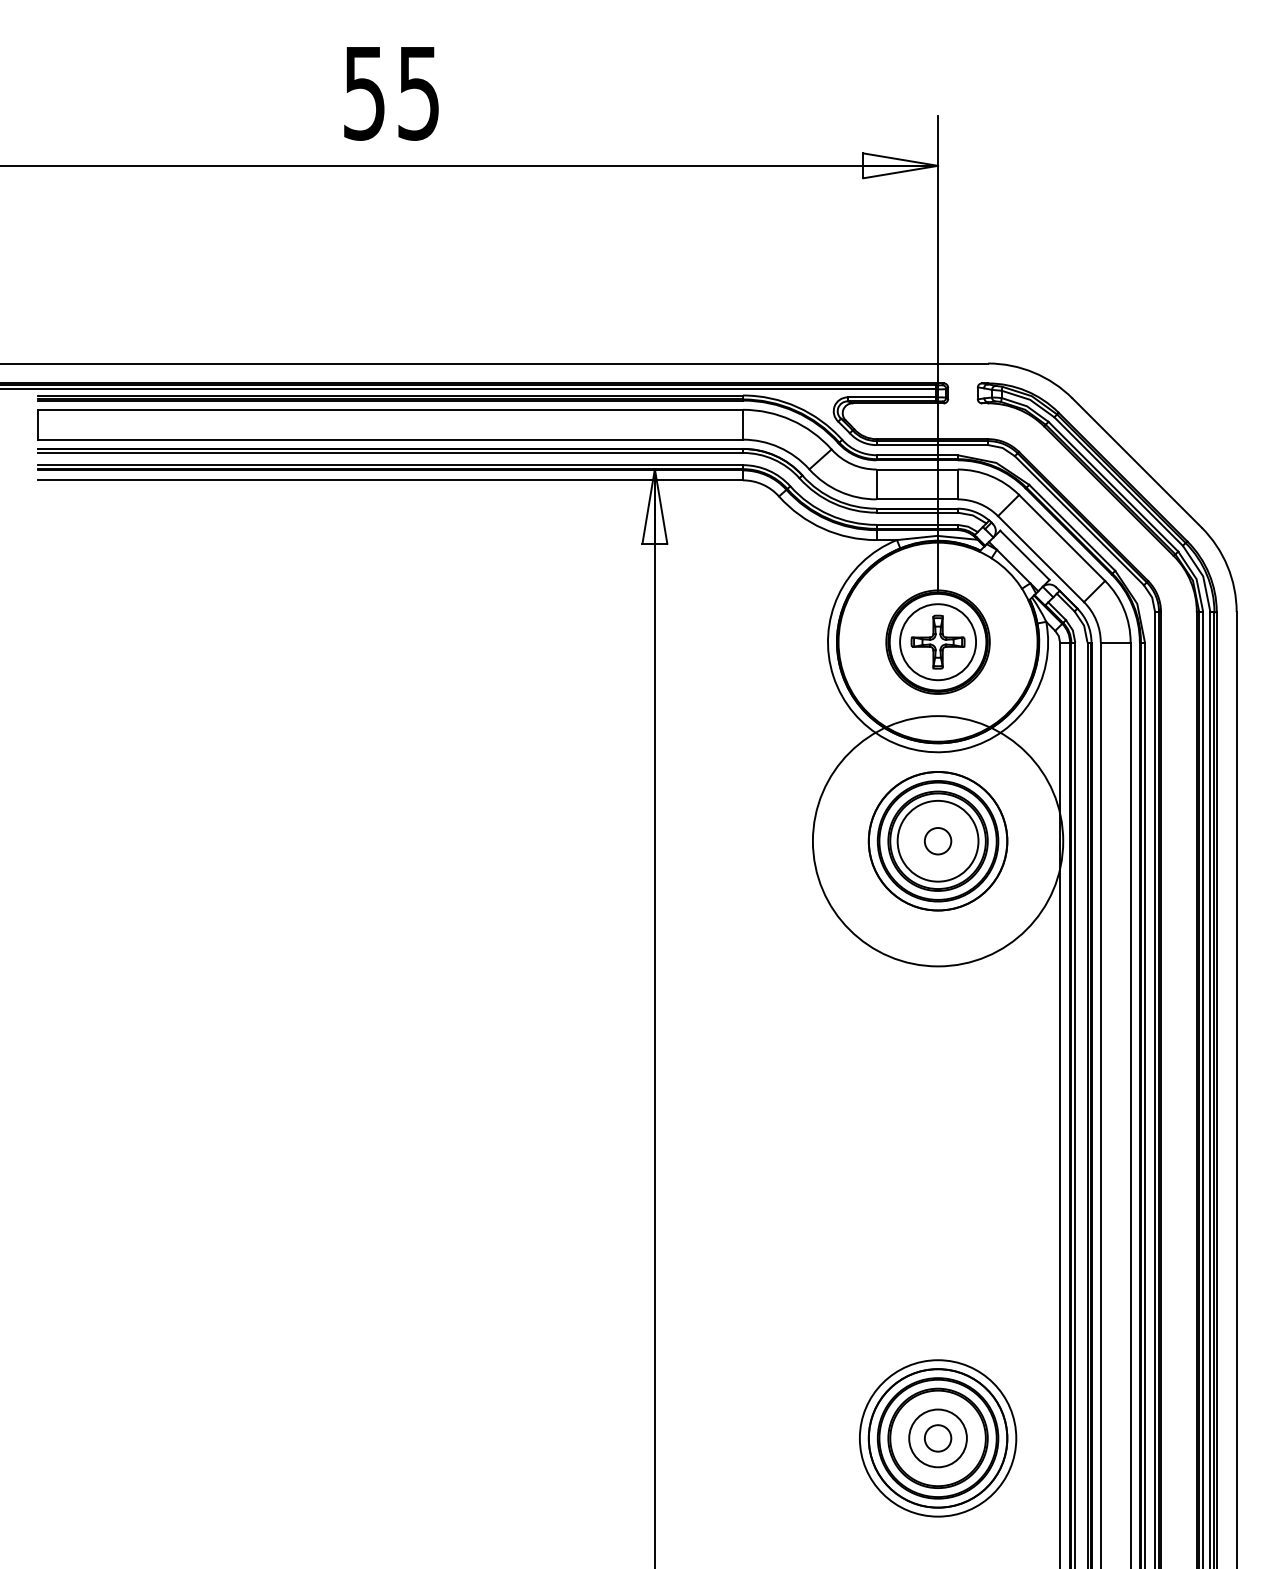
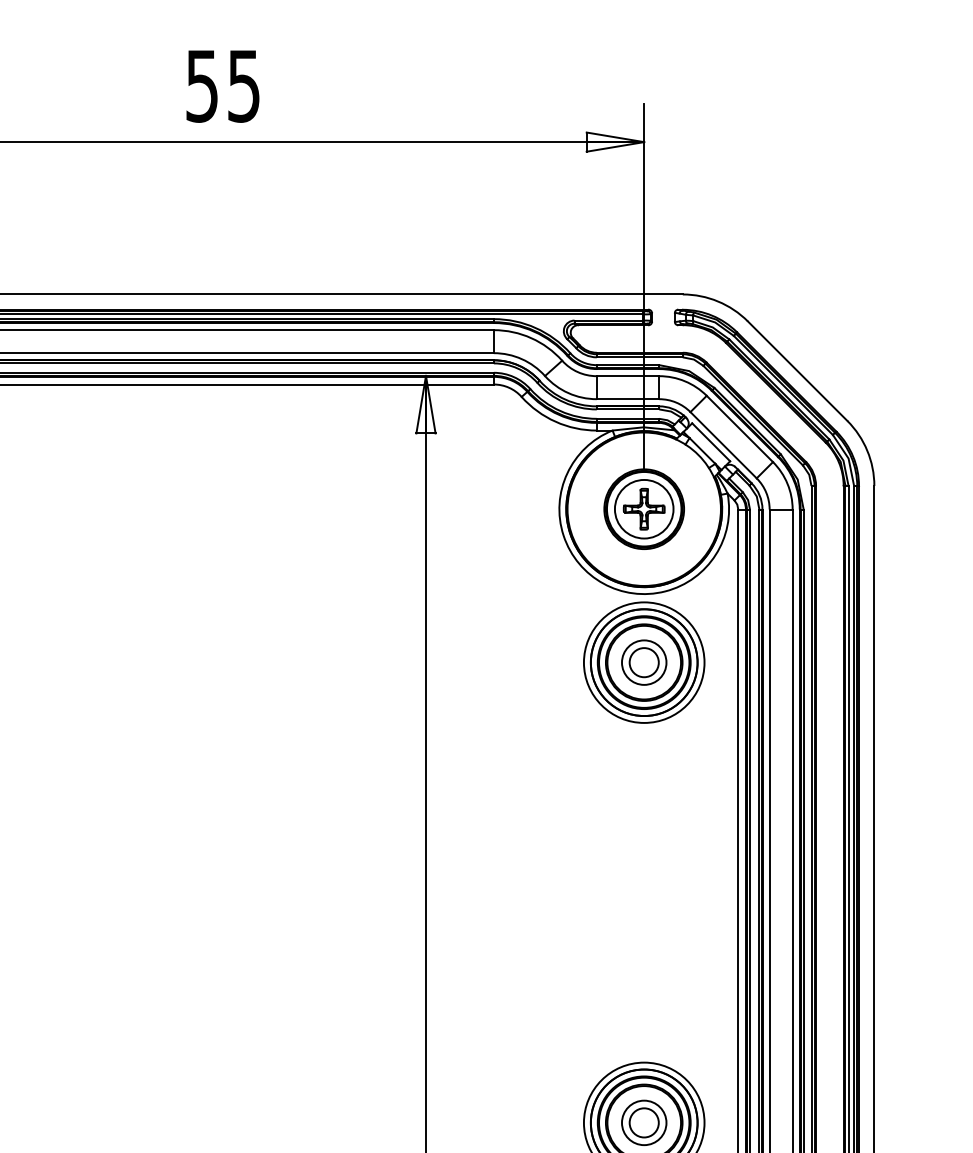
circle: (937, 841) -> (643, 662), size x0.62
circle: (937, 841) -> (643, 662), size x0.71
circle: (937, 841) -> (643, 662), size x1.43
circle: (937, 1438) -> (643, 1122), size x1.43

